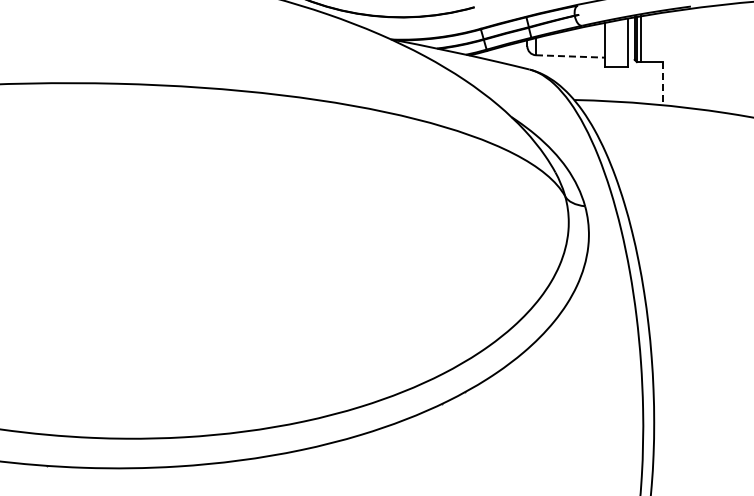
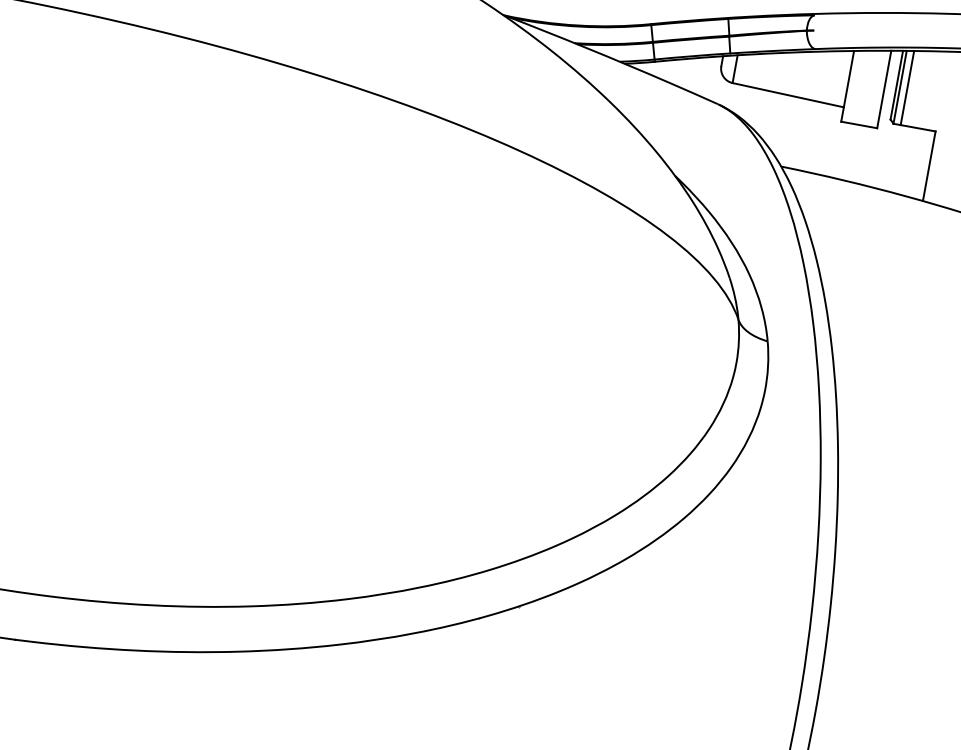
line: (570, 56) -> (787, 95), dashed -> solid
line: (662, 83) -> (928, 165), dashed -> solid

